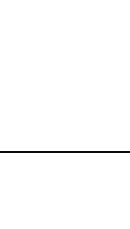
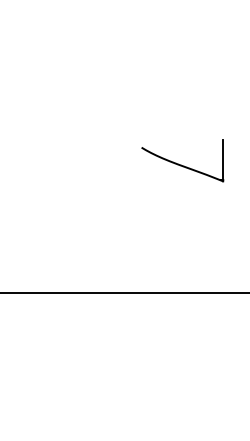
part: (94, 83) -> (181, 160), added

